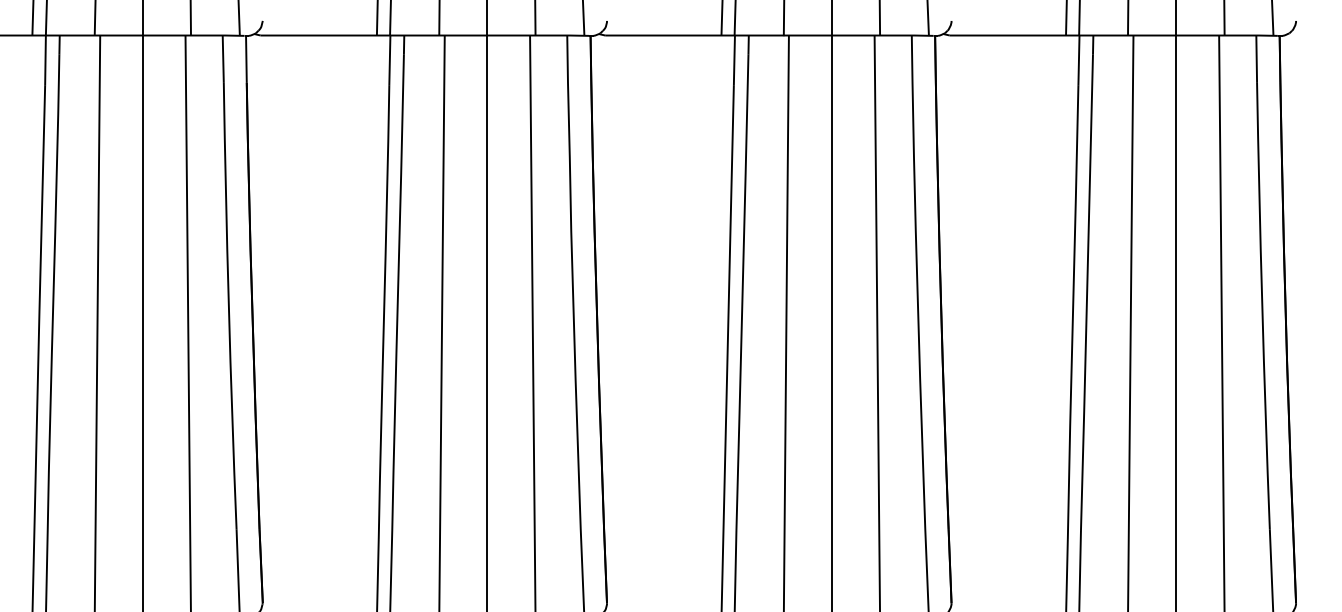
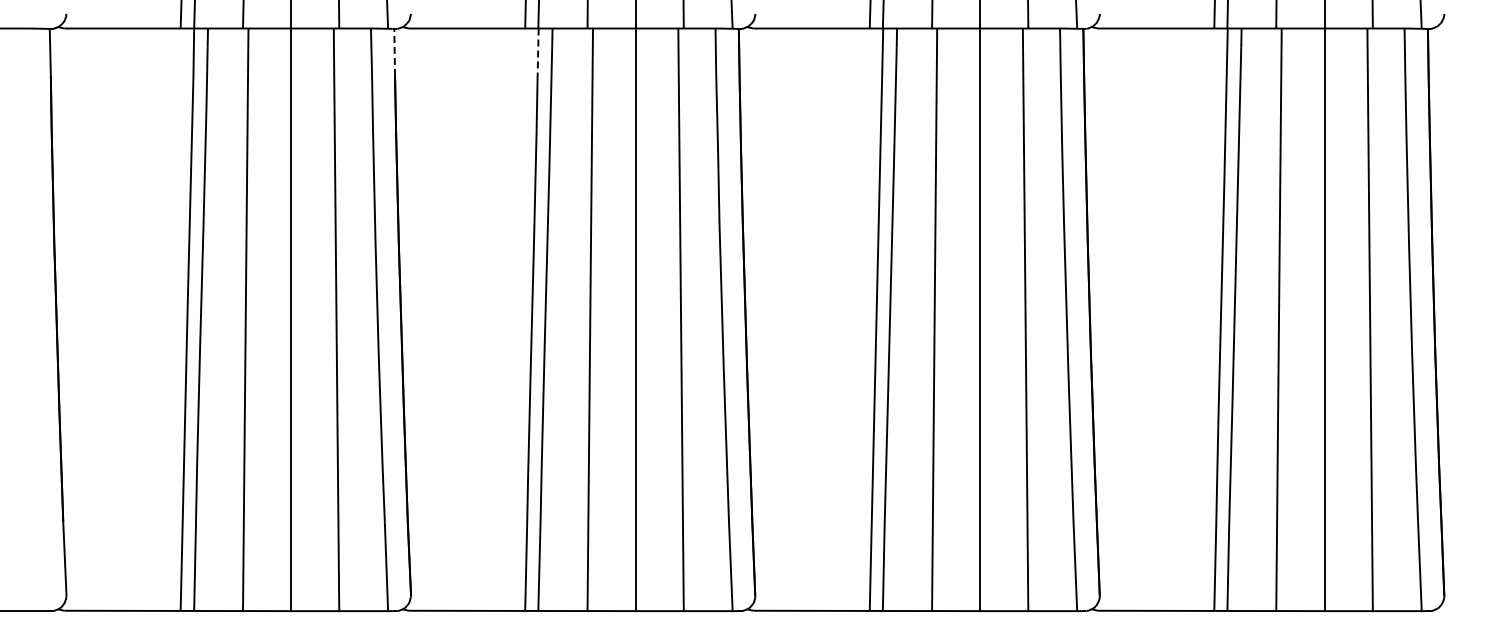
line: (246, 59) -> (394, 52), solid -> dashed
line: (390, 60) -> (538, 53), solid -> dashed

